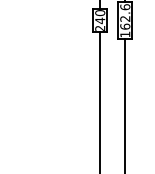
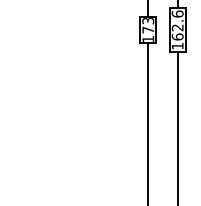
text: (100, 20) -> (148, 29), 240 -> 173

